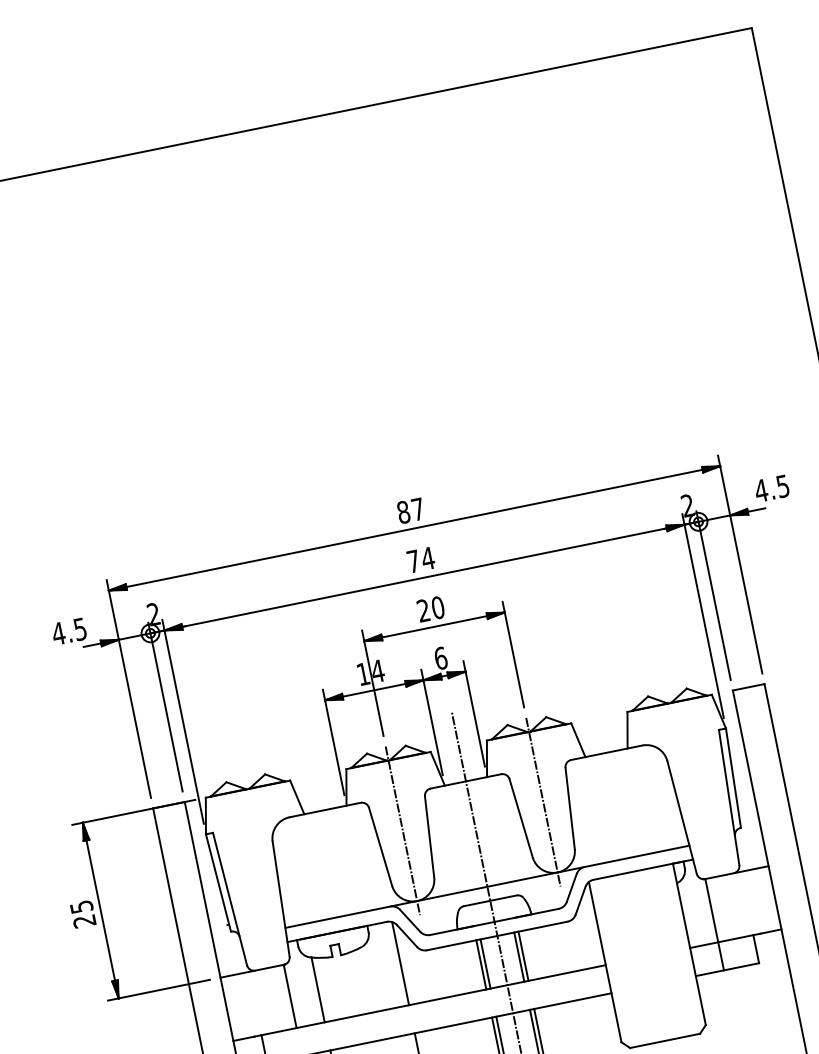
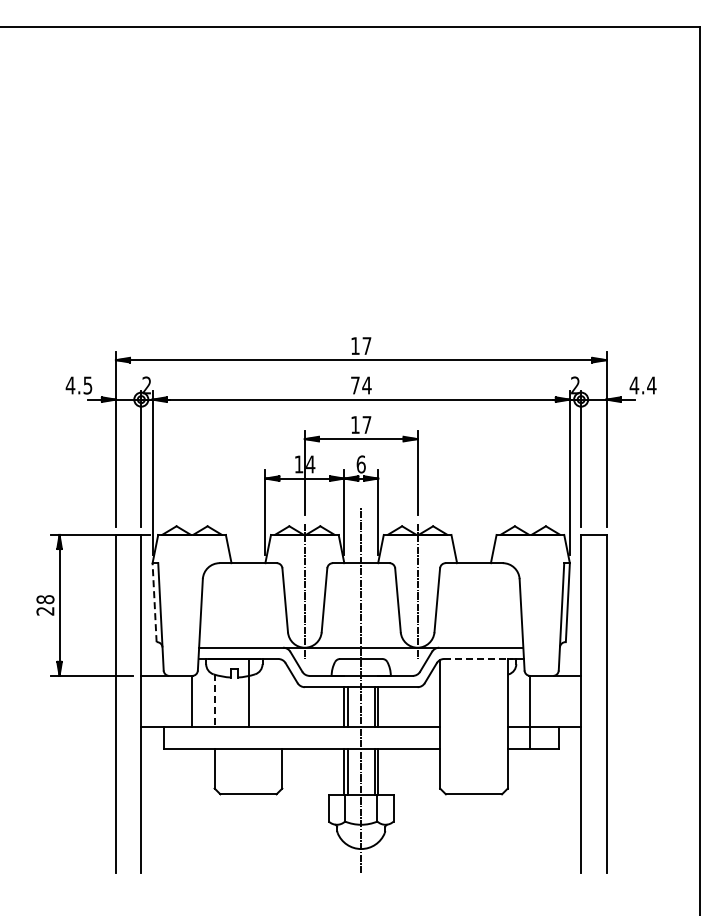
text: (782, 486) -> (651, 385), 4.5 -> 4.4
text: (403, 512) -> (355, 346), 87 -> 17
text: (431, 608) -> (361, 424), 20 -> 17
line: (636, 871) -> (478, 659), solid -> dashed
line: (218, 882) -> (154, 602), solid -> dashed
text: (81, 906) -> (45, 599), 25 -> 28
line: (400, 962) -> (249, 692), moved
line: (318, 991) -> (214, 701), solid -> dashed

